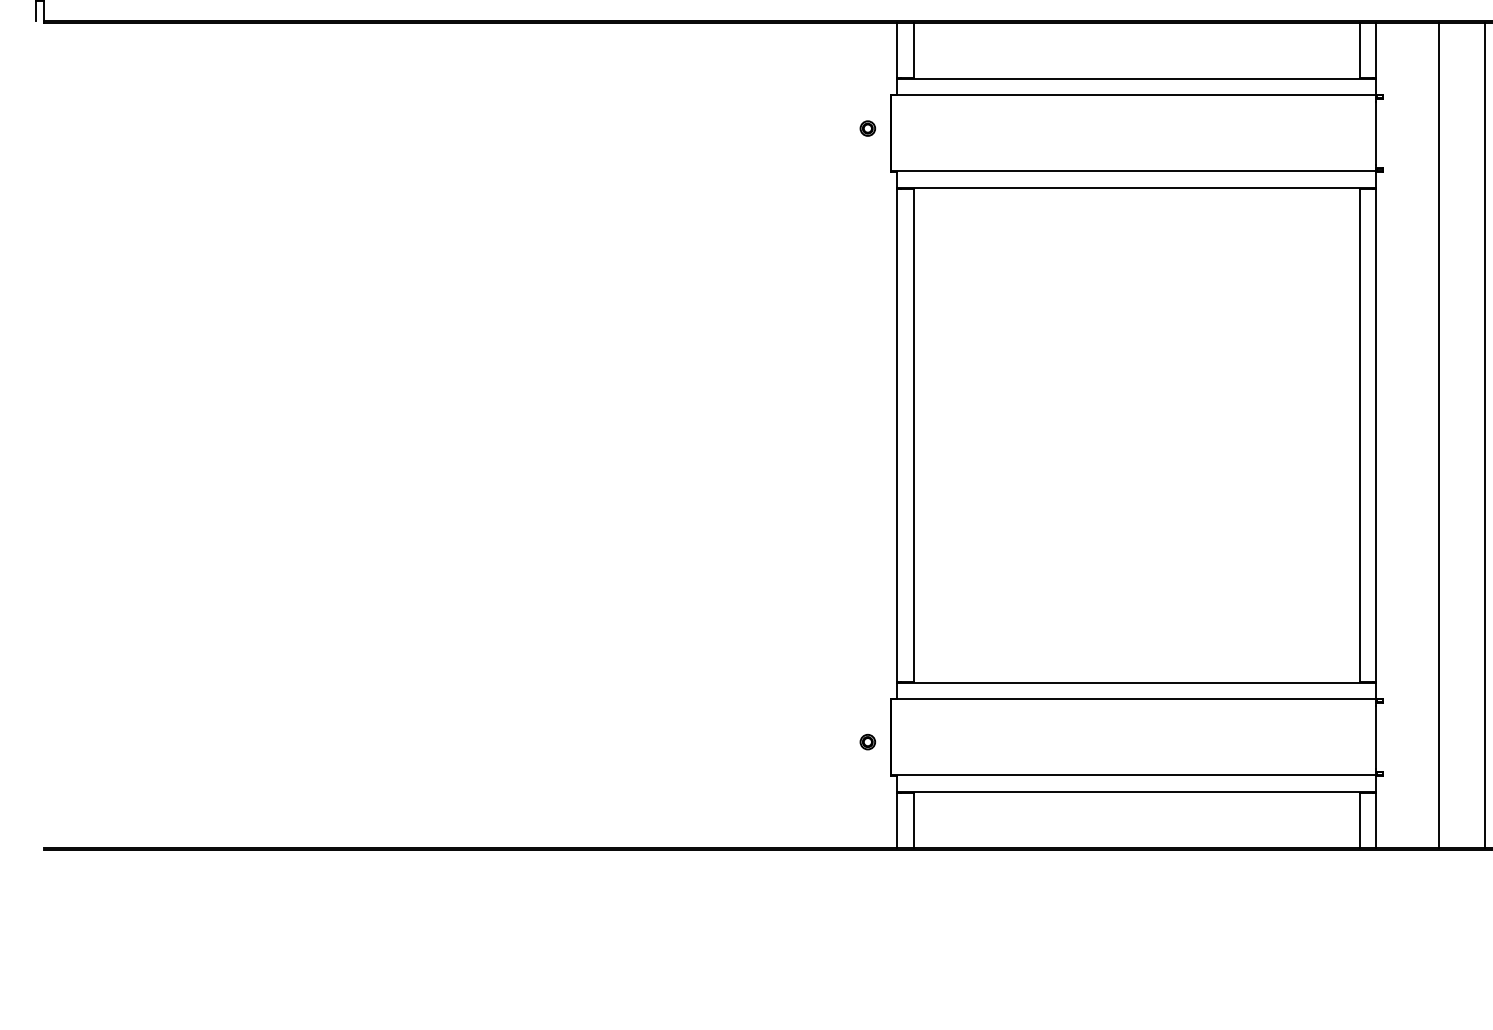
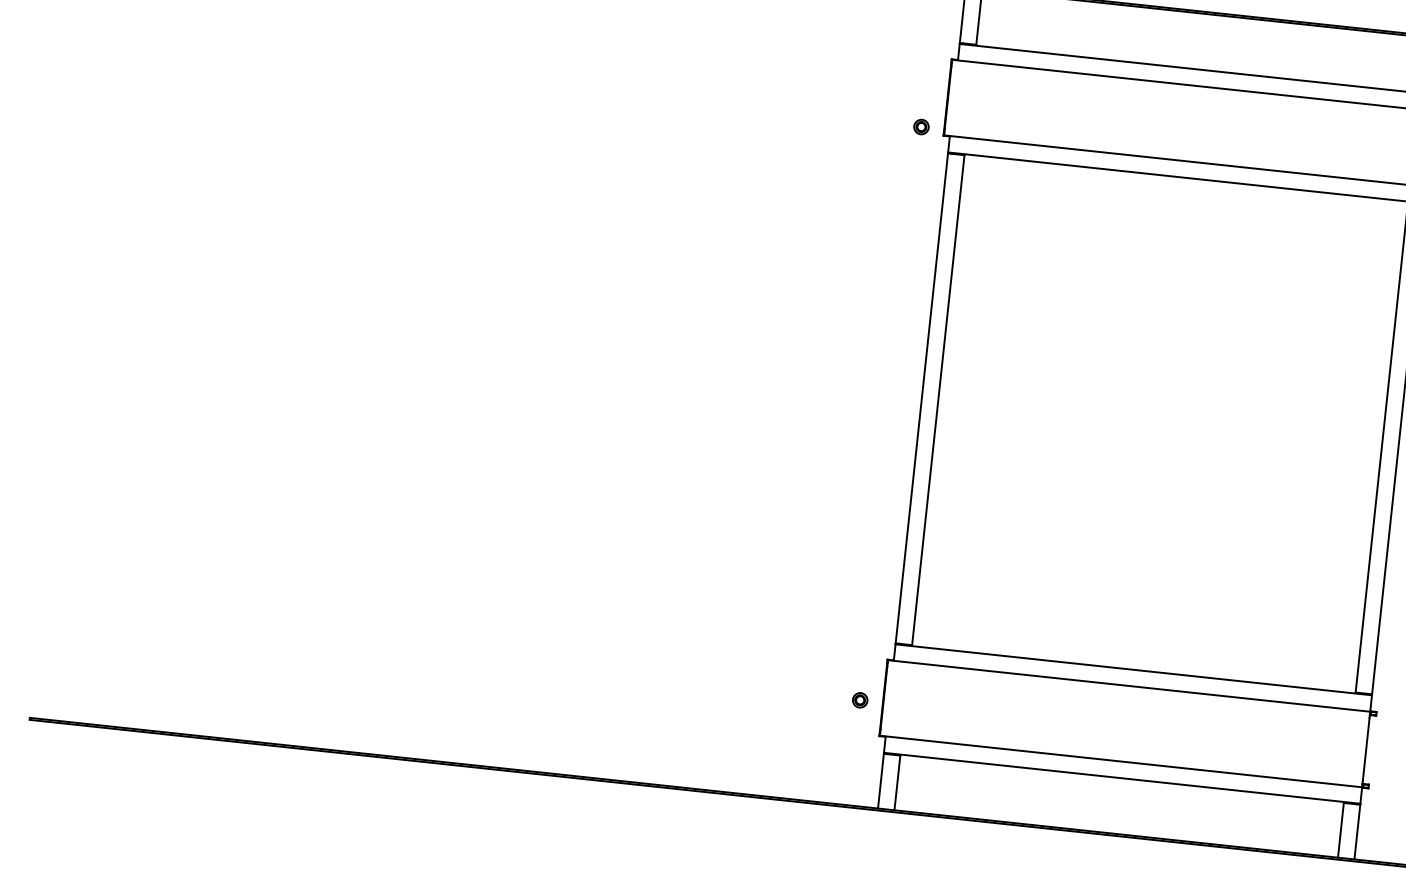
part: (867, 128) -> (921, 126), moved

